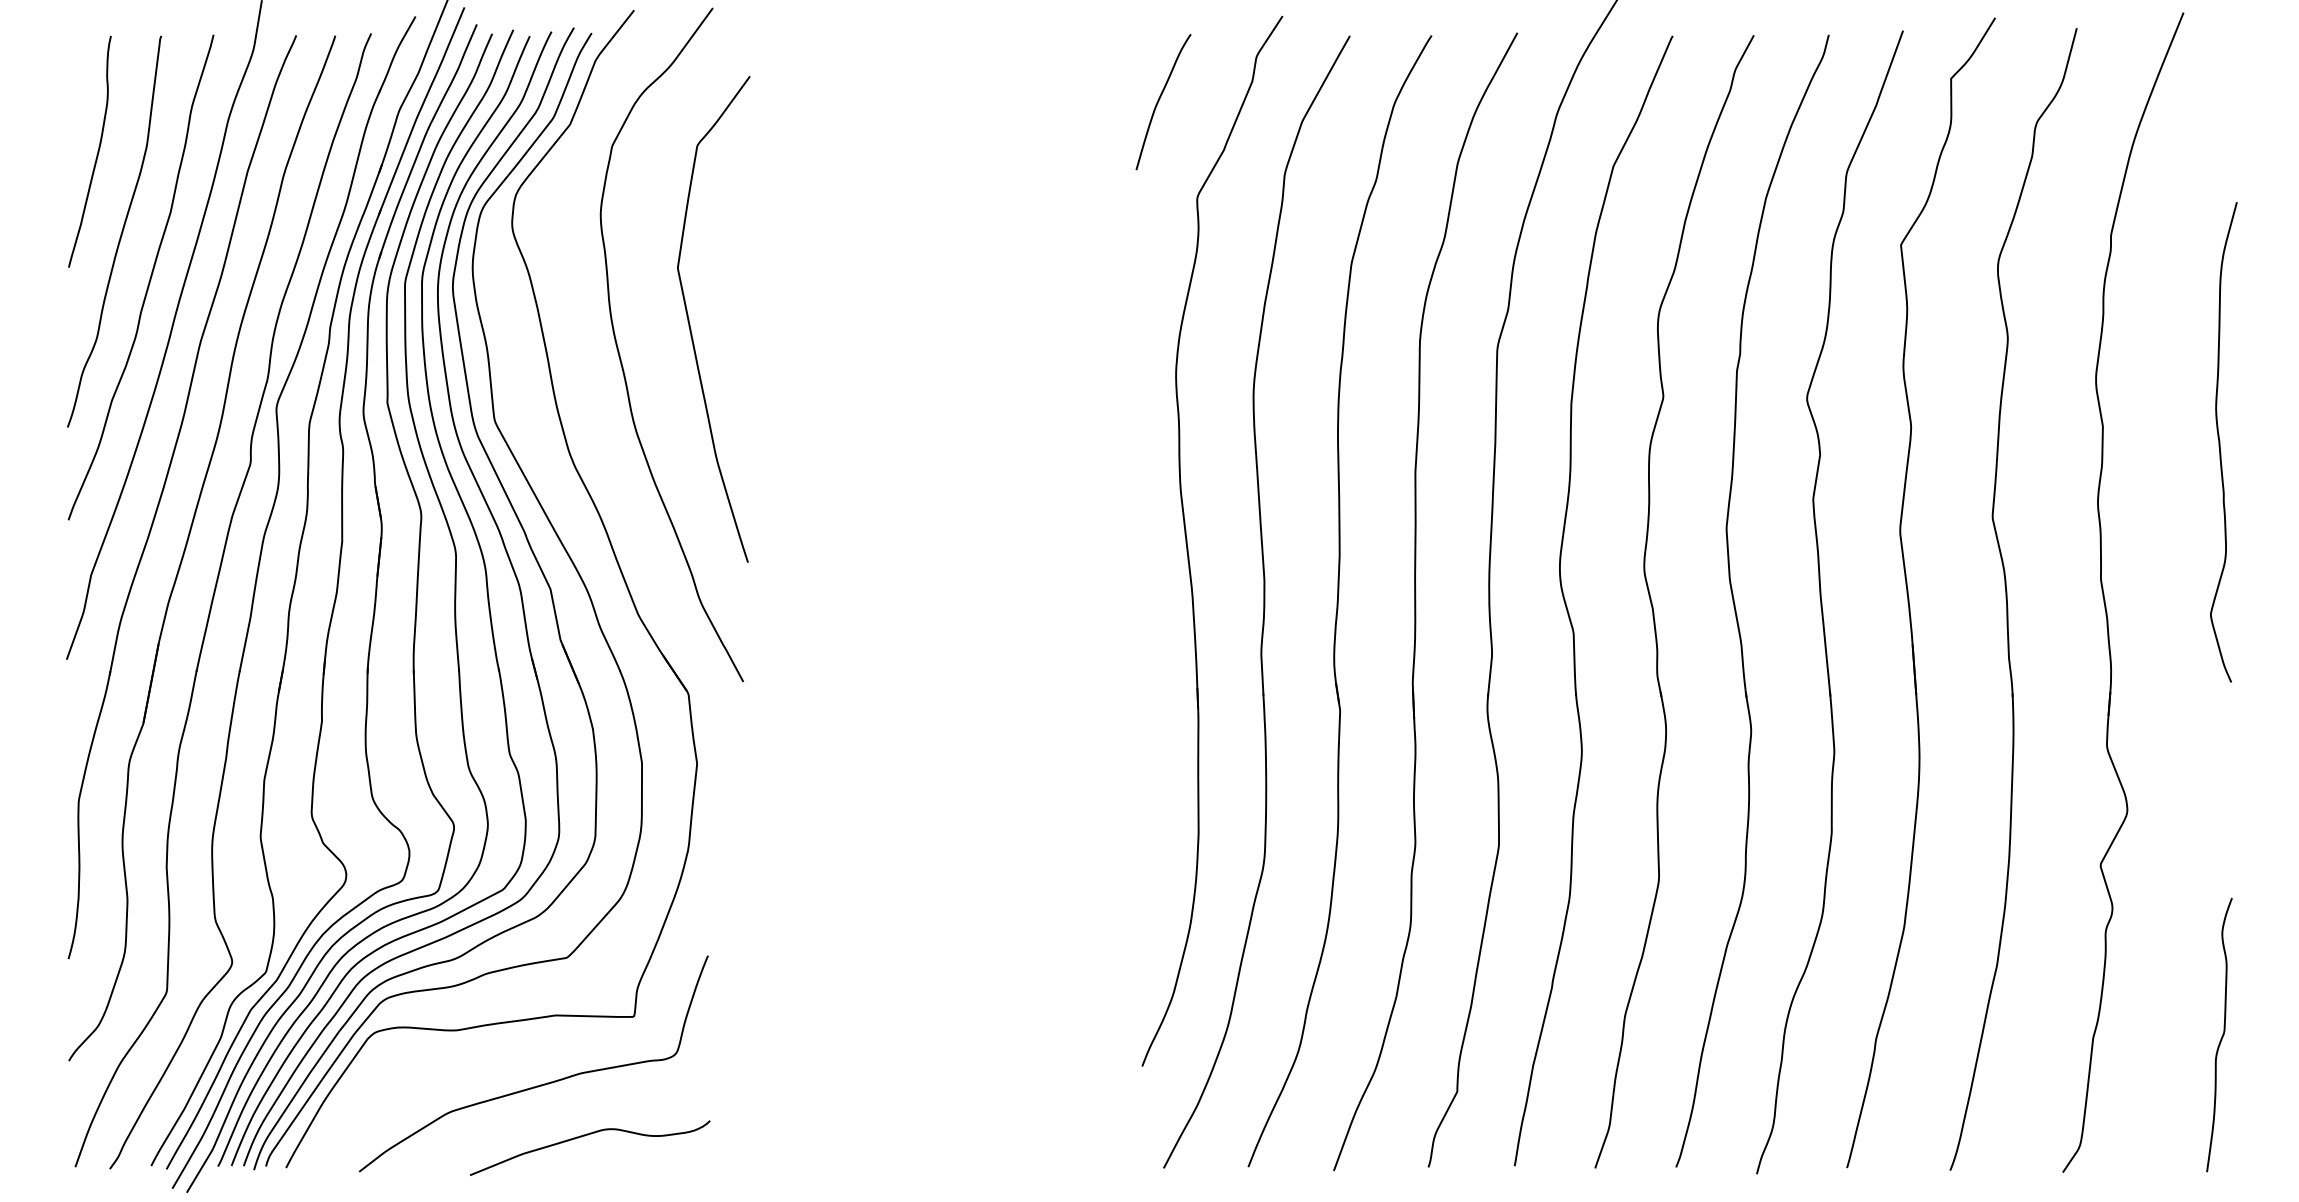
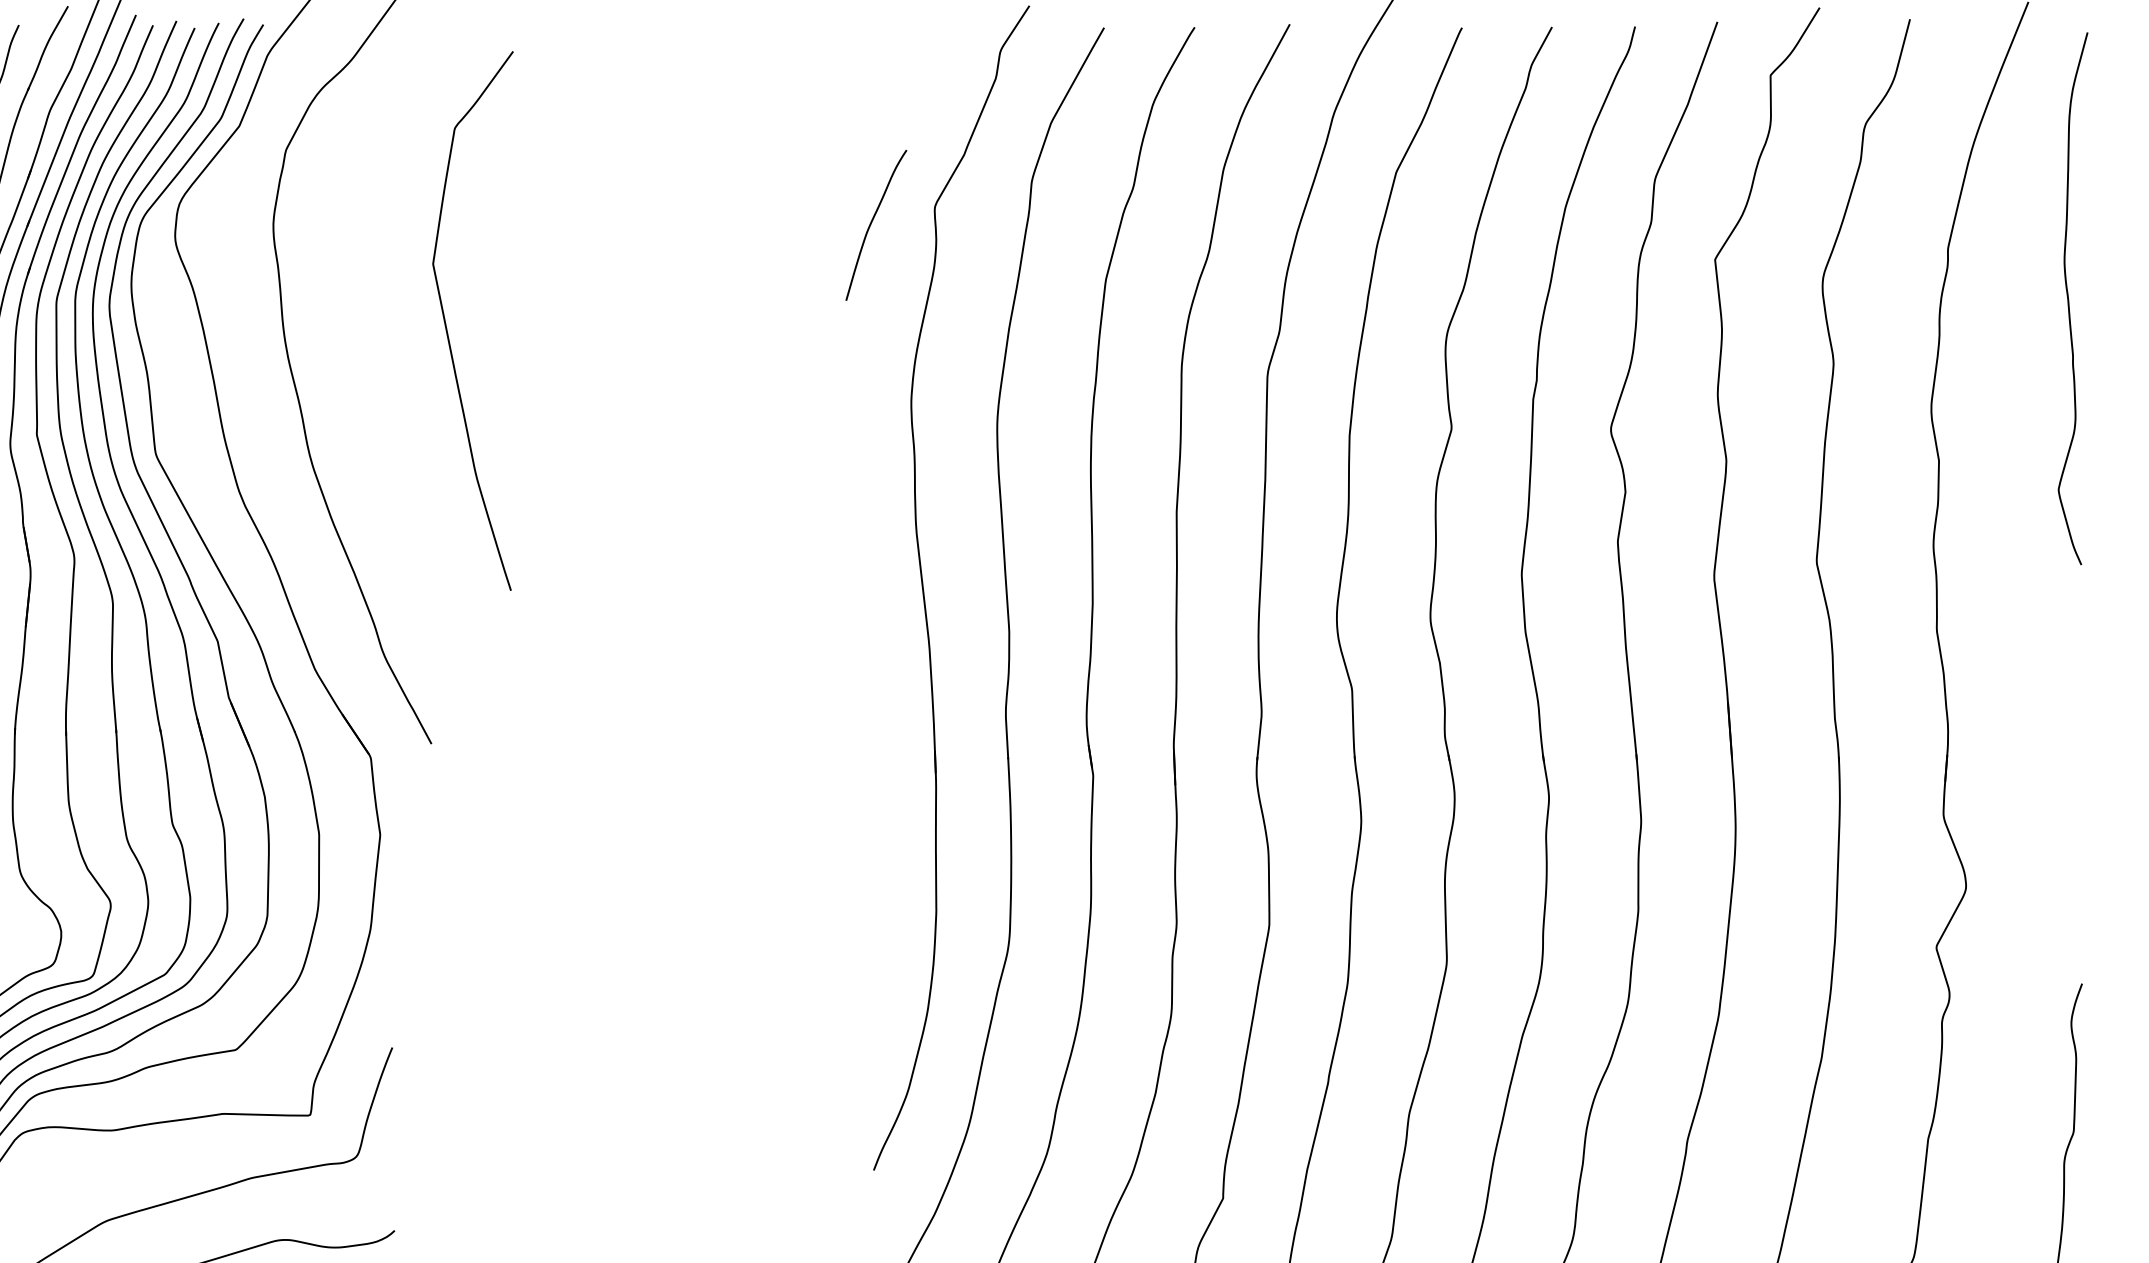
curve: (1159, 101) -> (871, 224), moved
curve: (690, 324) -> (447, 326), moved
curve: (2220, 442) -> (2069, 298), moved

